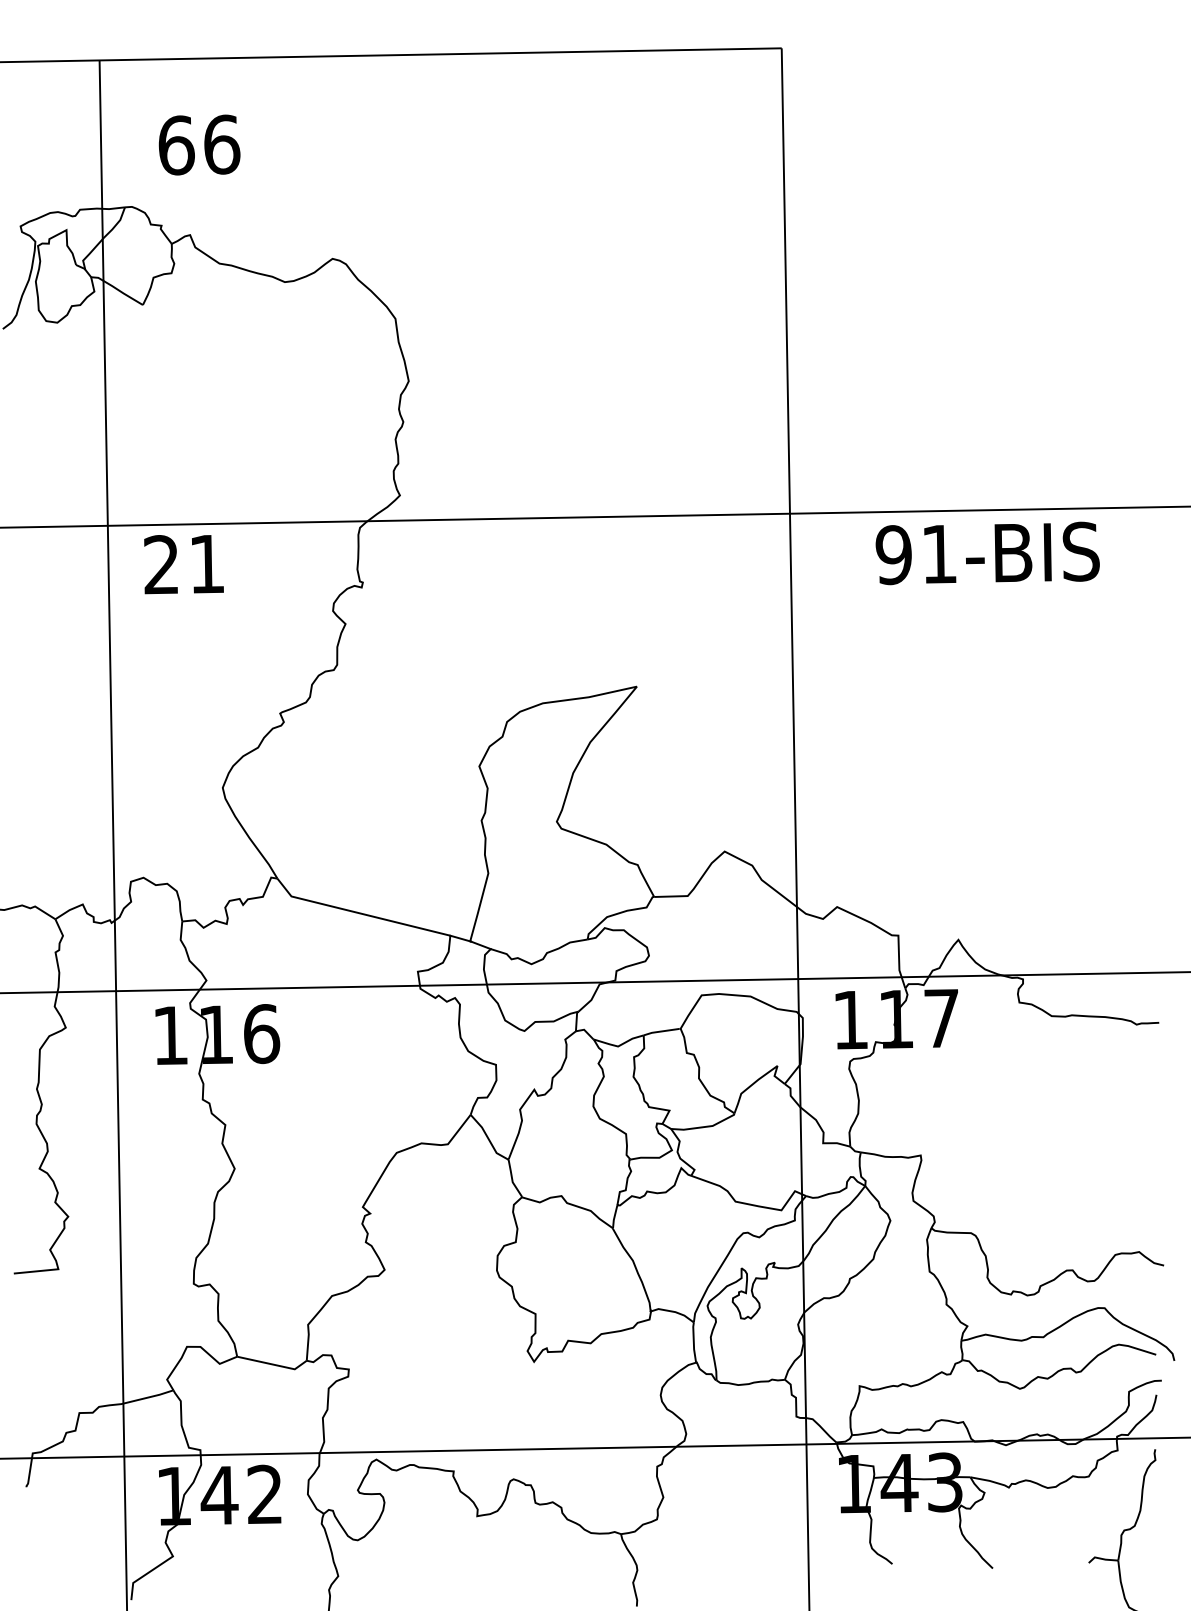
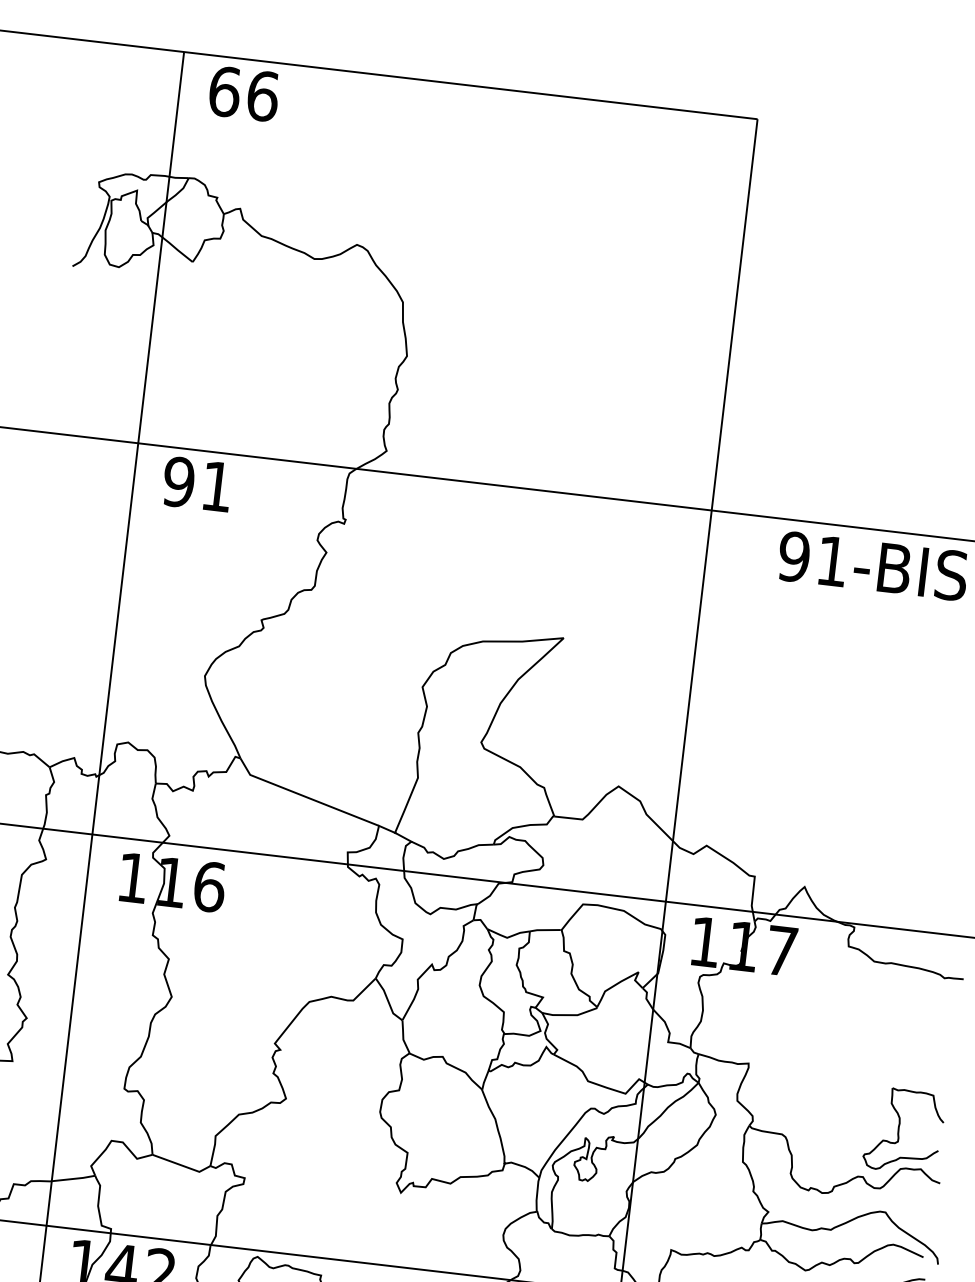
text: (199, 144) -> (244, 93), moved
text: (161, 565) -> (178, 482), 21 -> 91
part: (1113, 1209) -> (904, 1130), added

